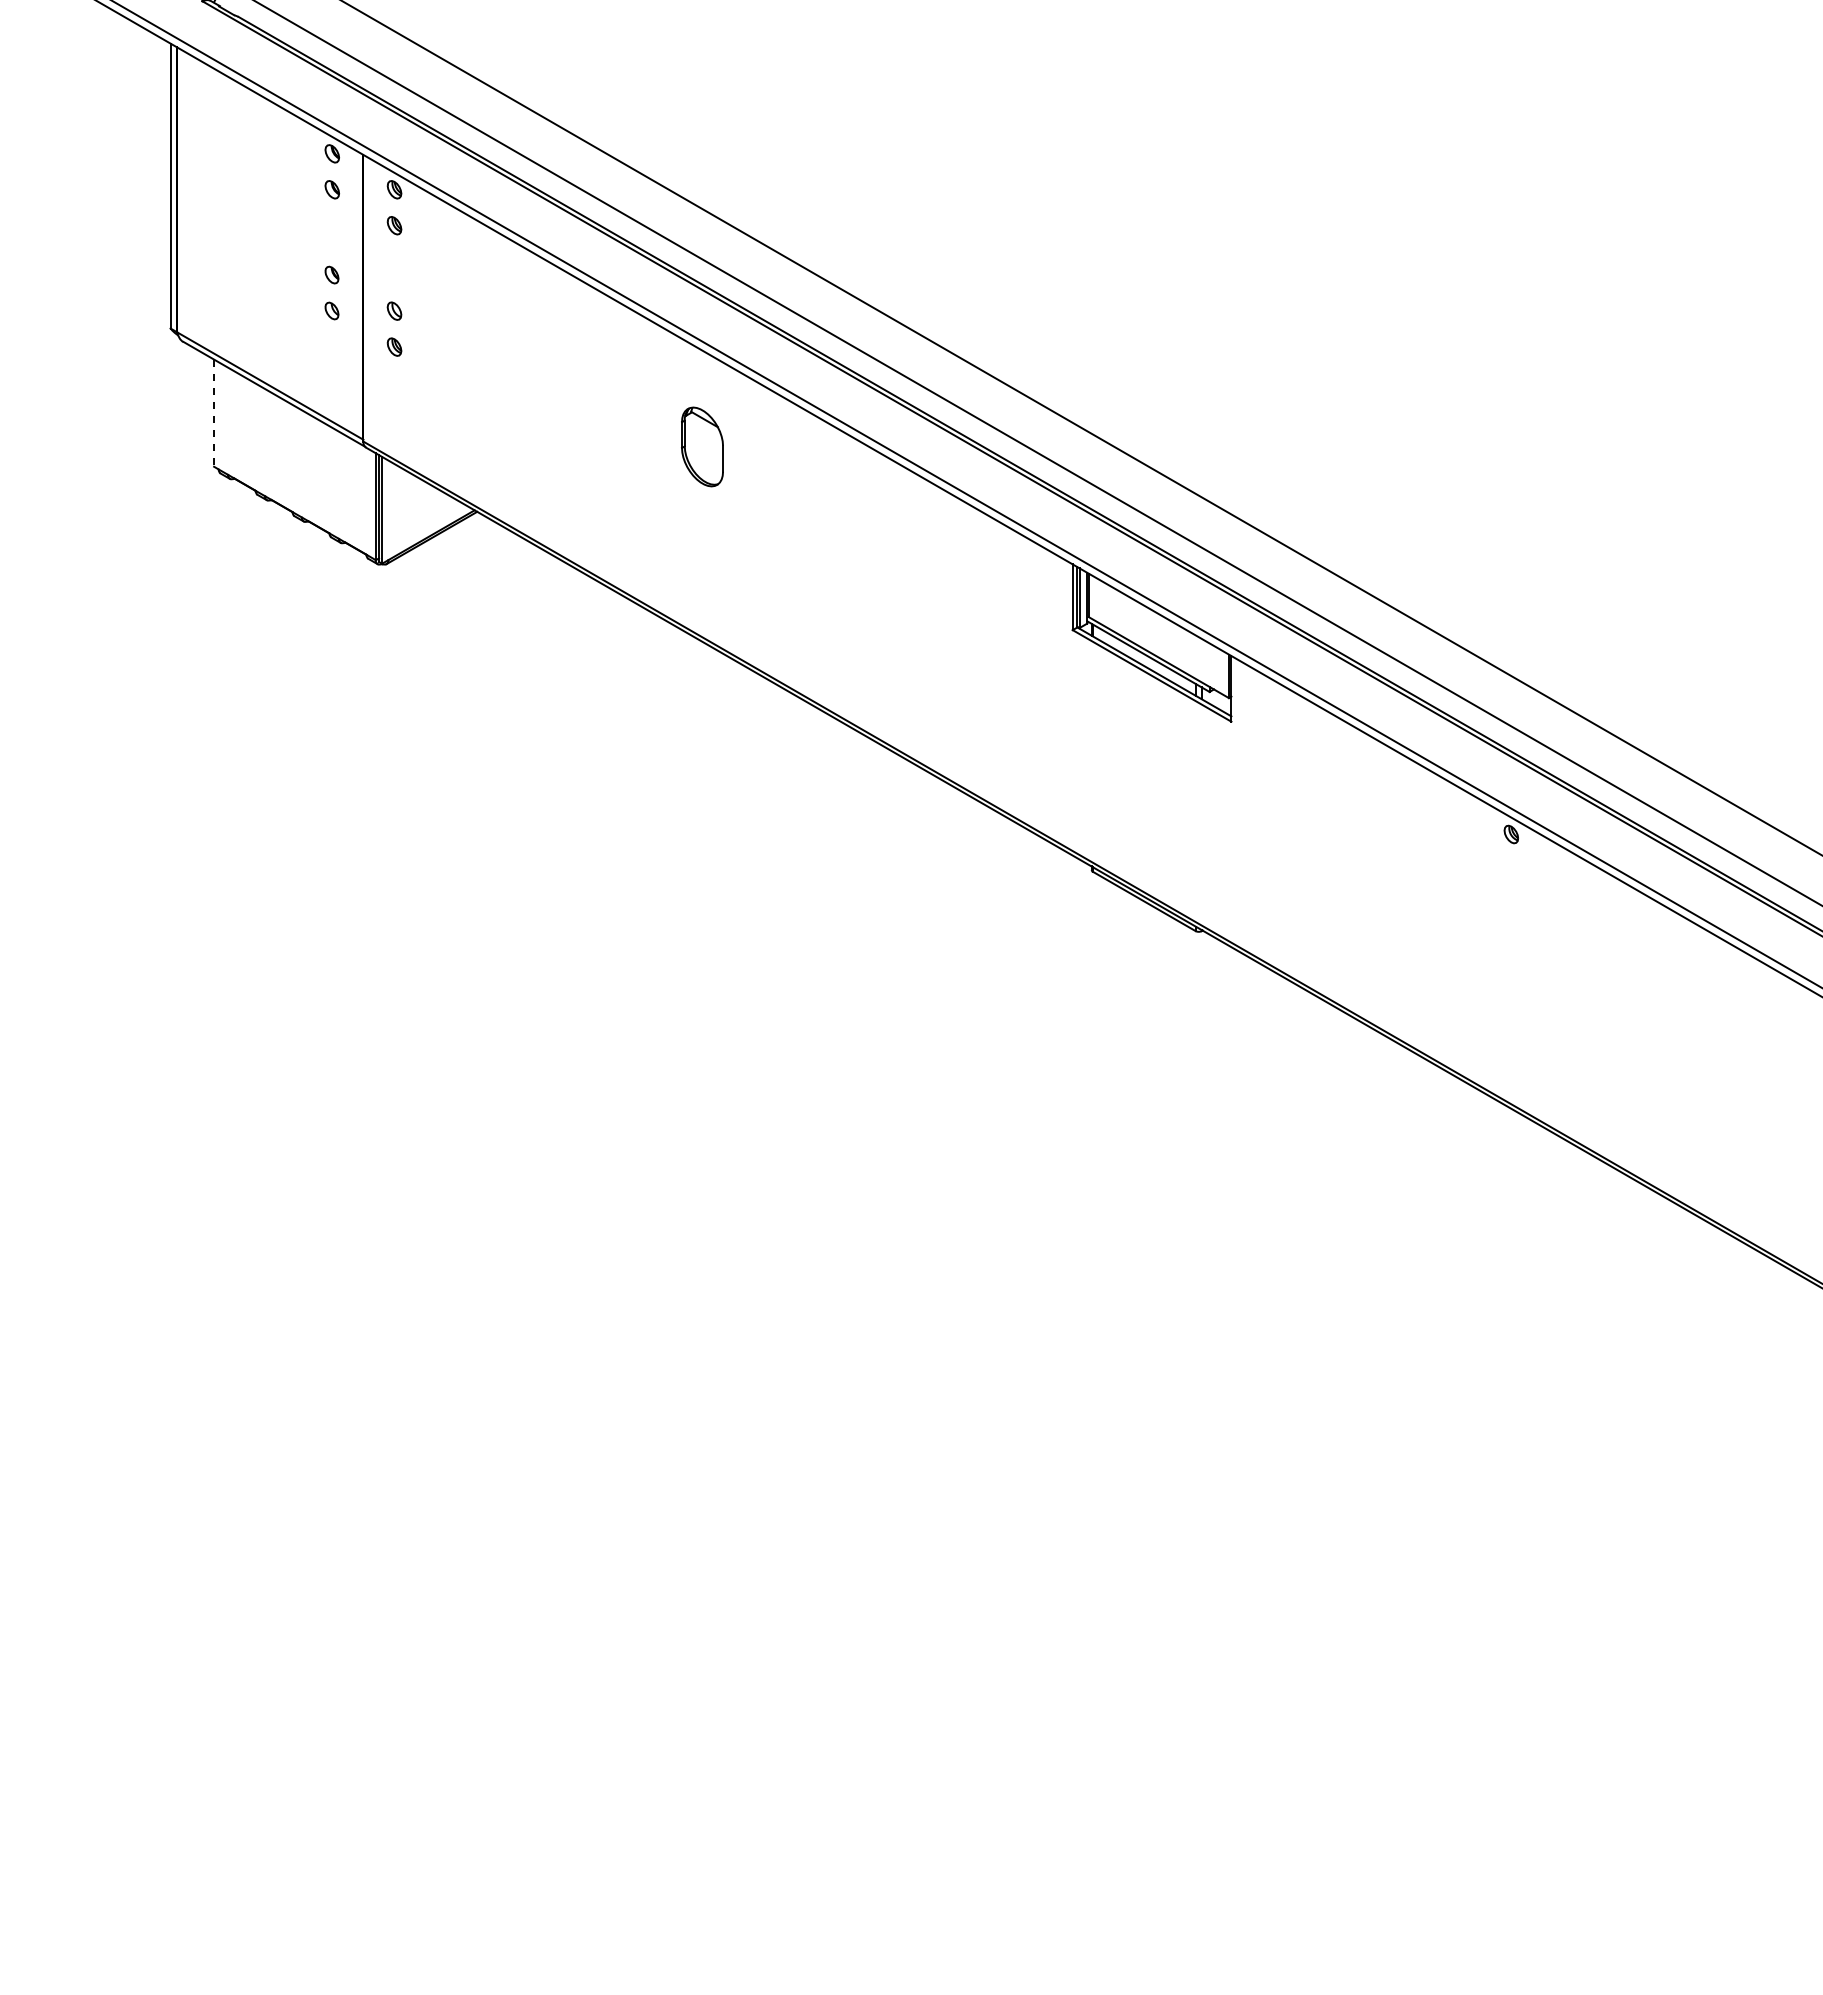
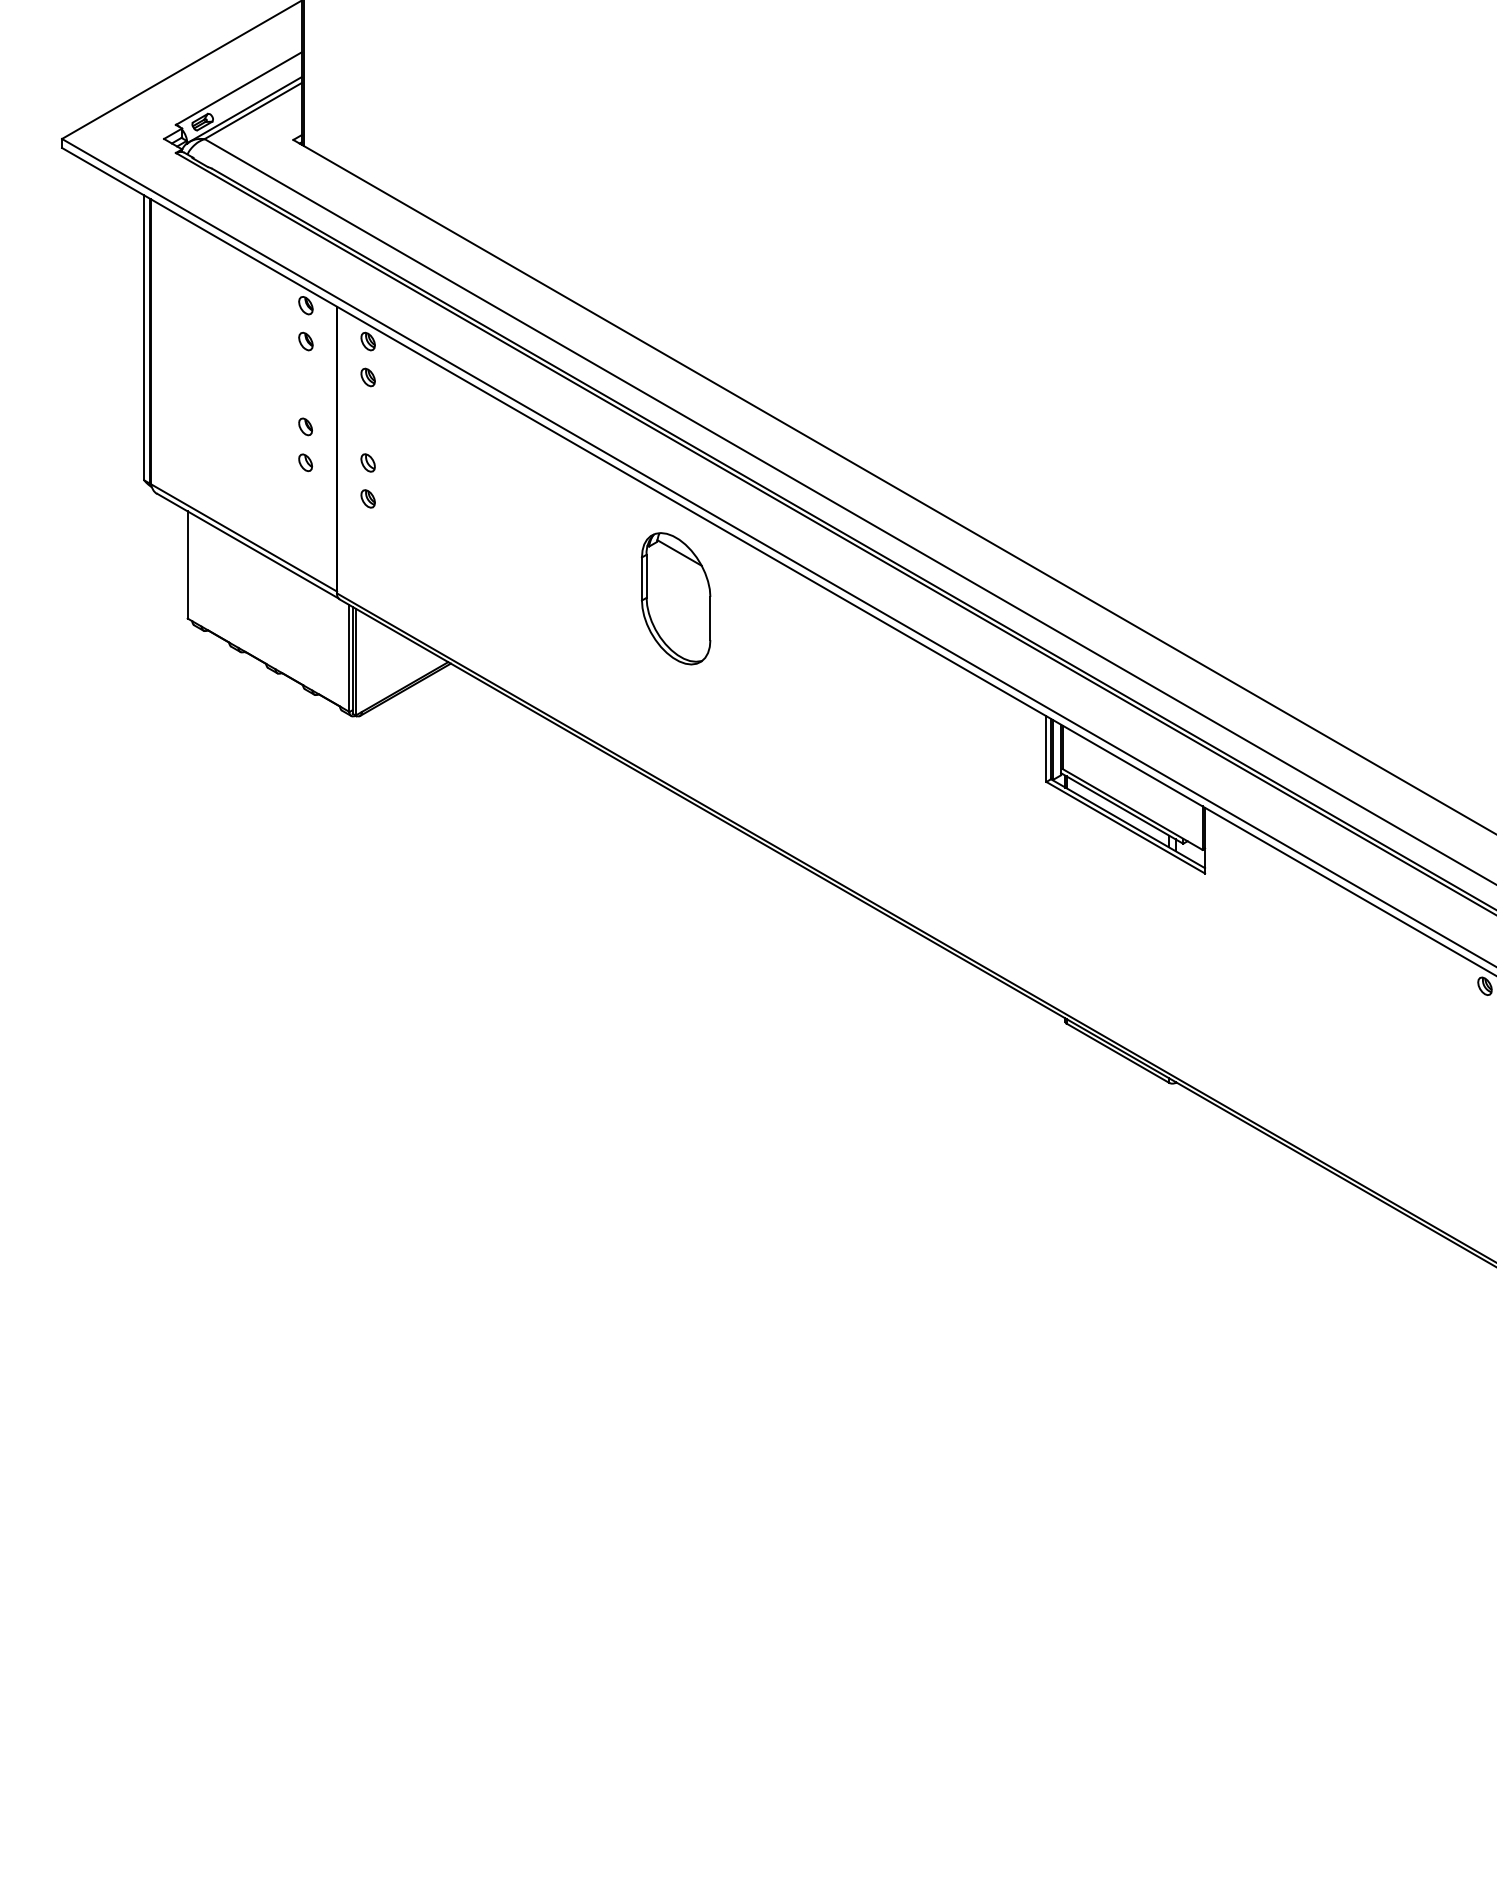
line: (214, 413) -> (188, 565), dashed -> solid
part: (702, 446) -> (676, 598), size x1.67

